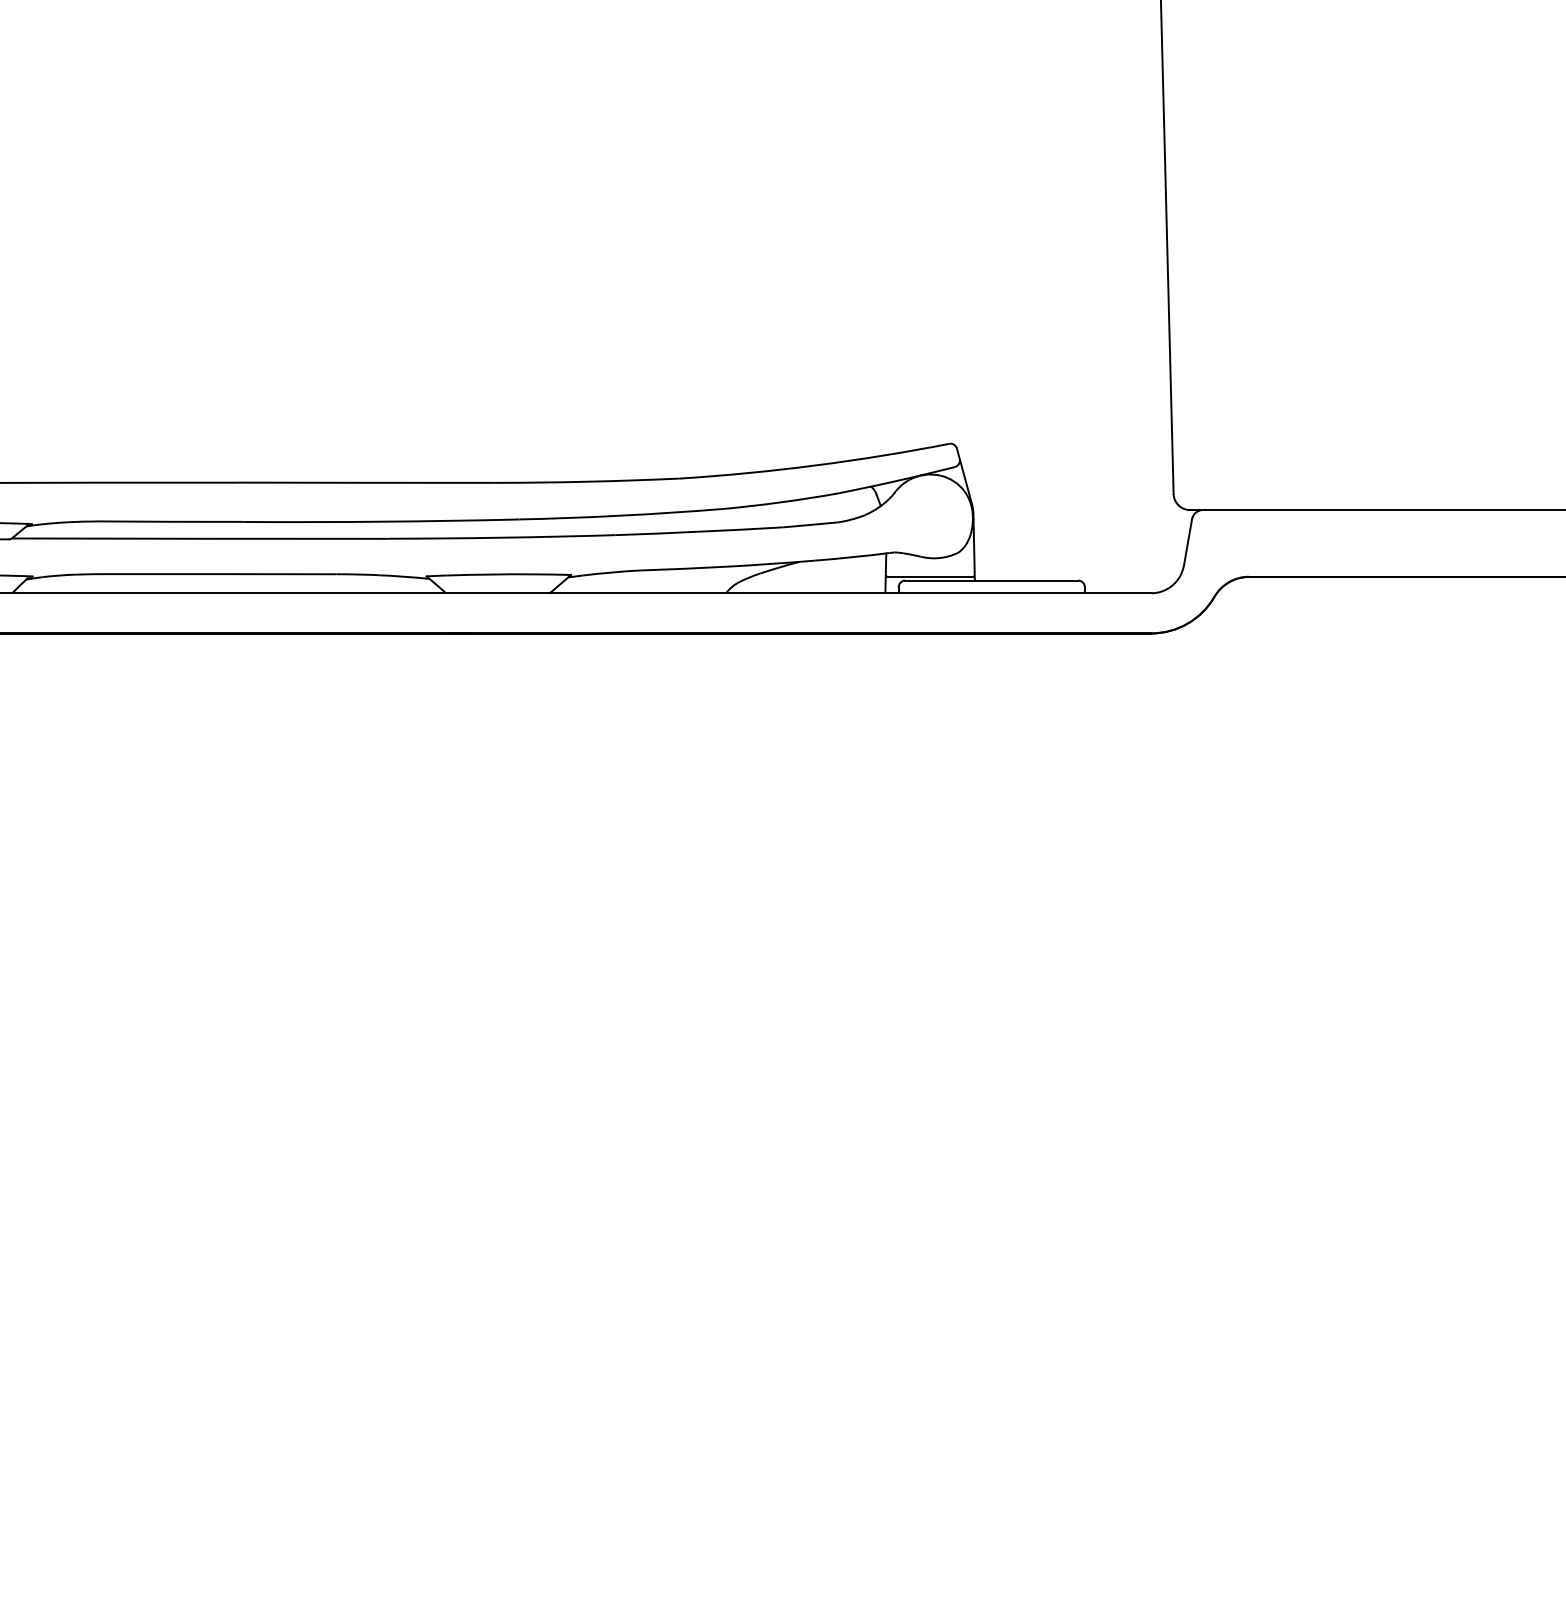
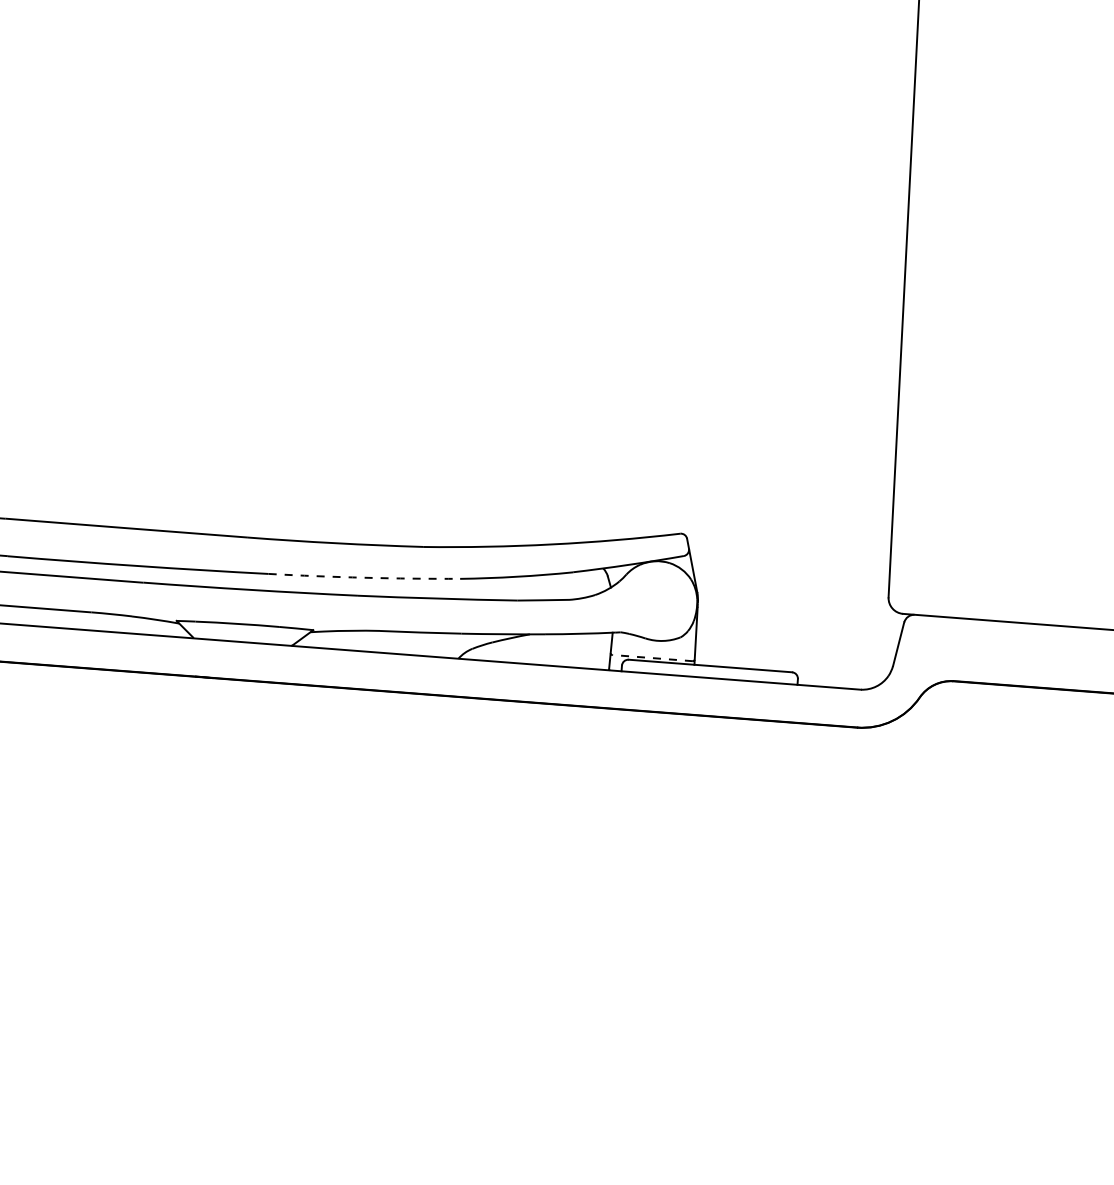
arc: (620, 515) -> (364, 577), solid -> dashed
line: (930, 576) -> (652, 657), solid -> dashed

